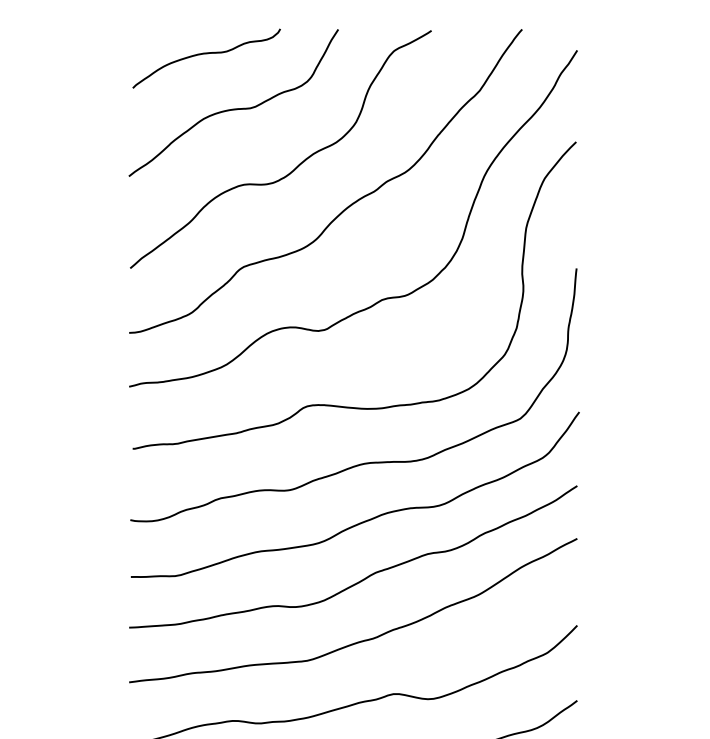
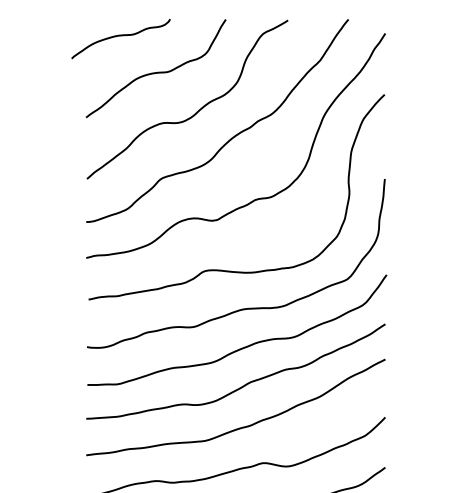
curve: (205, 54) -> (120, 36), moved

